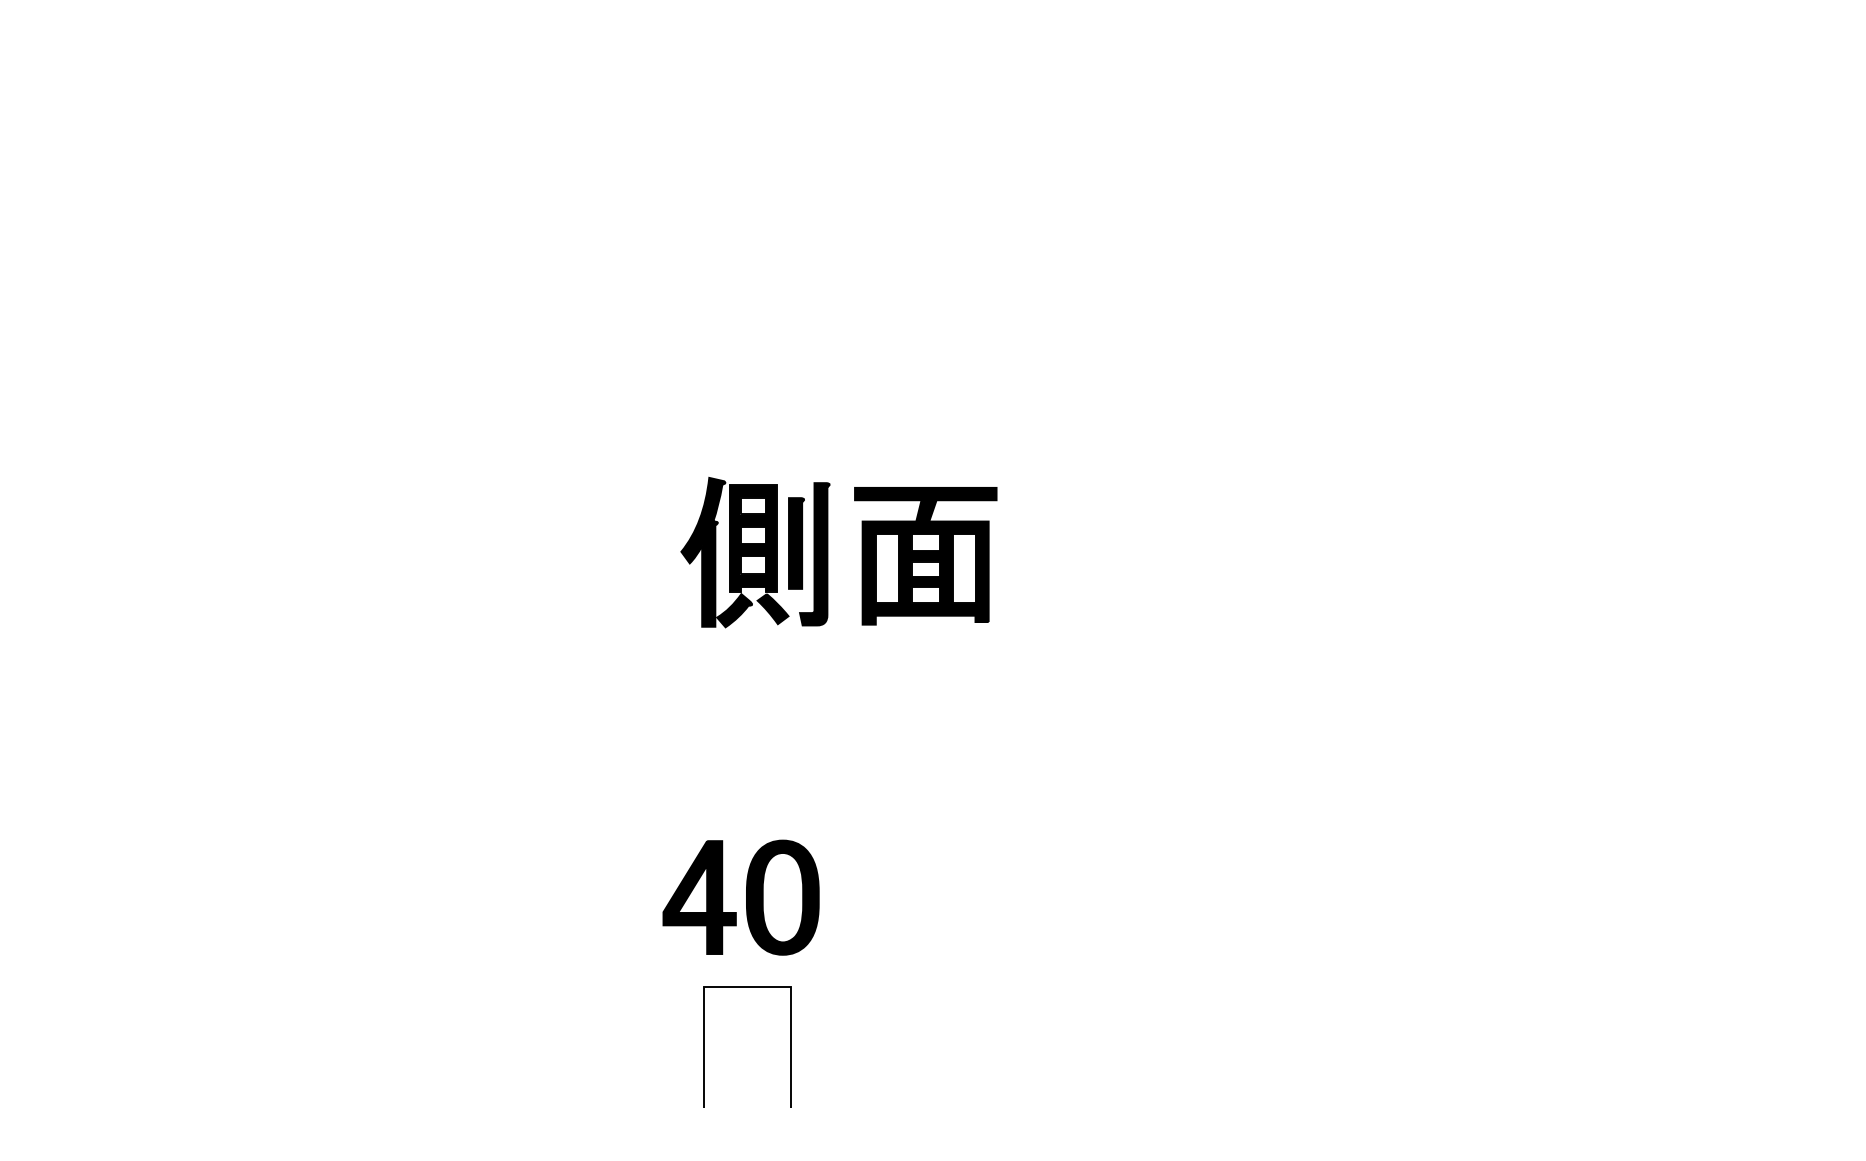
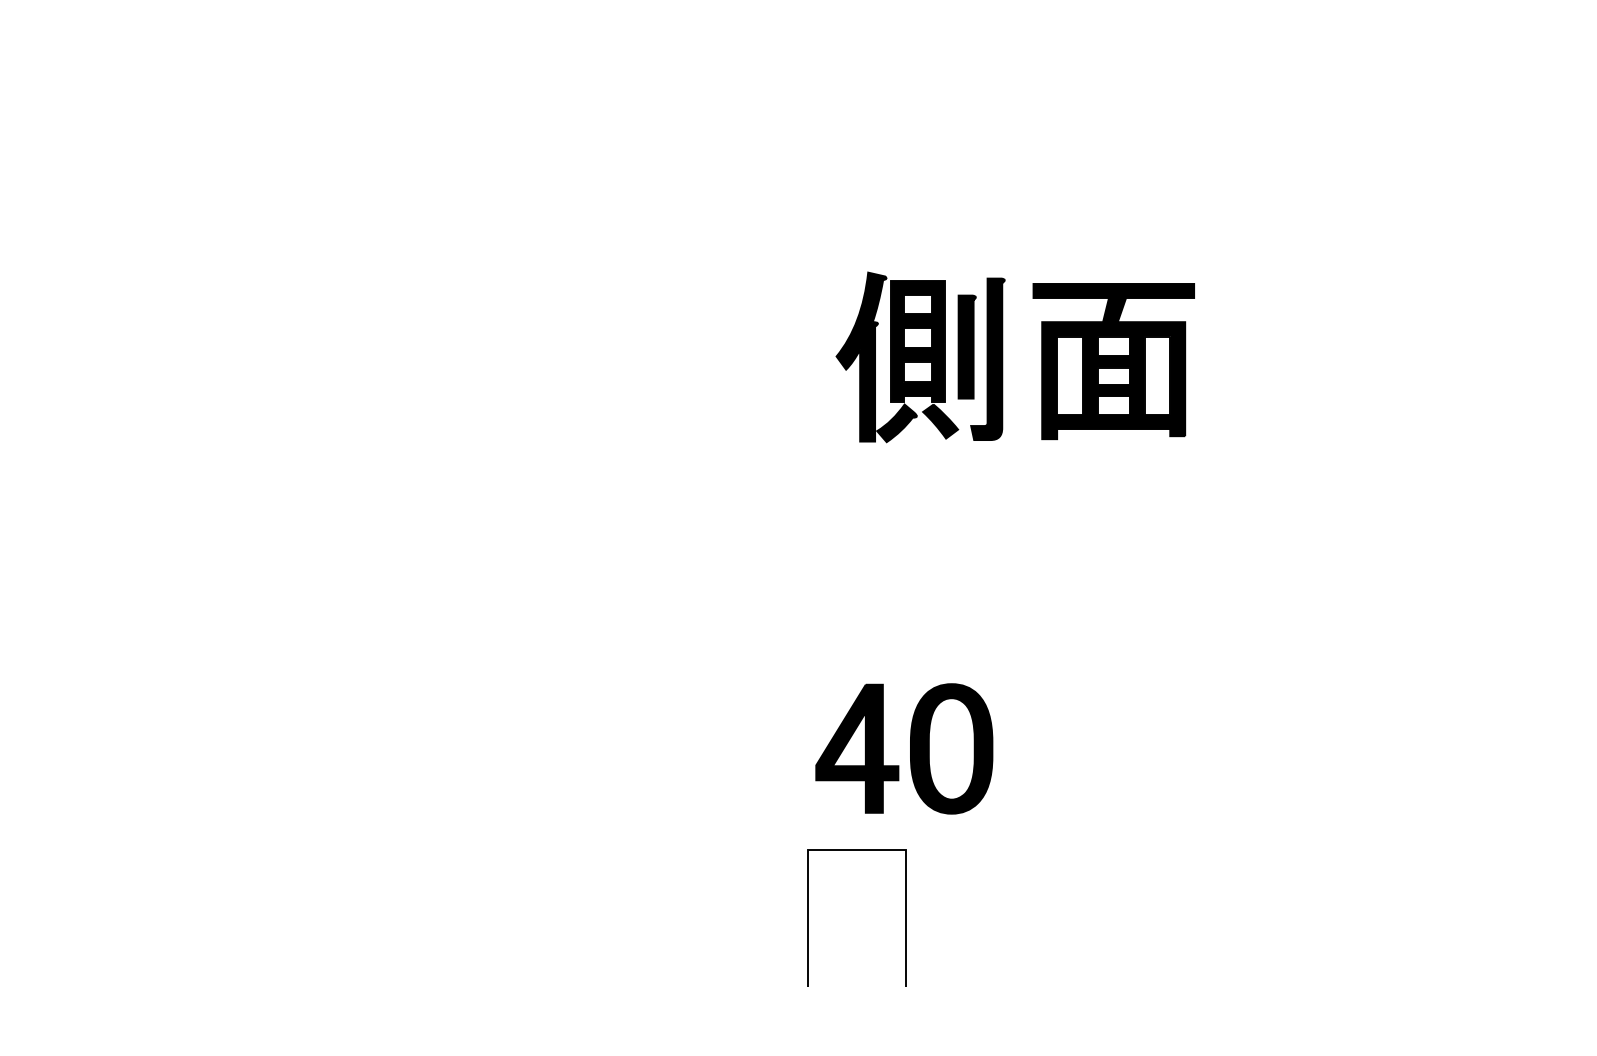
line: (704, 1046) -> (808, 917), moved

